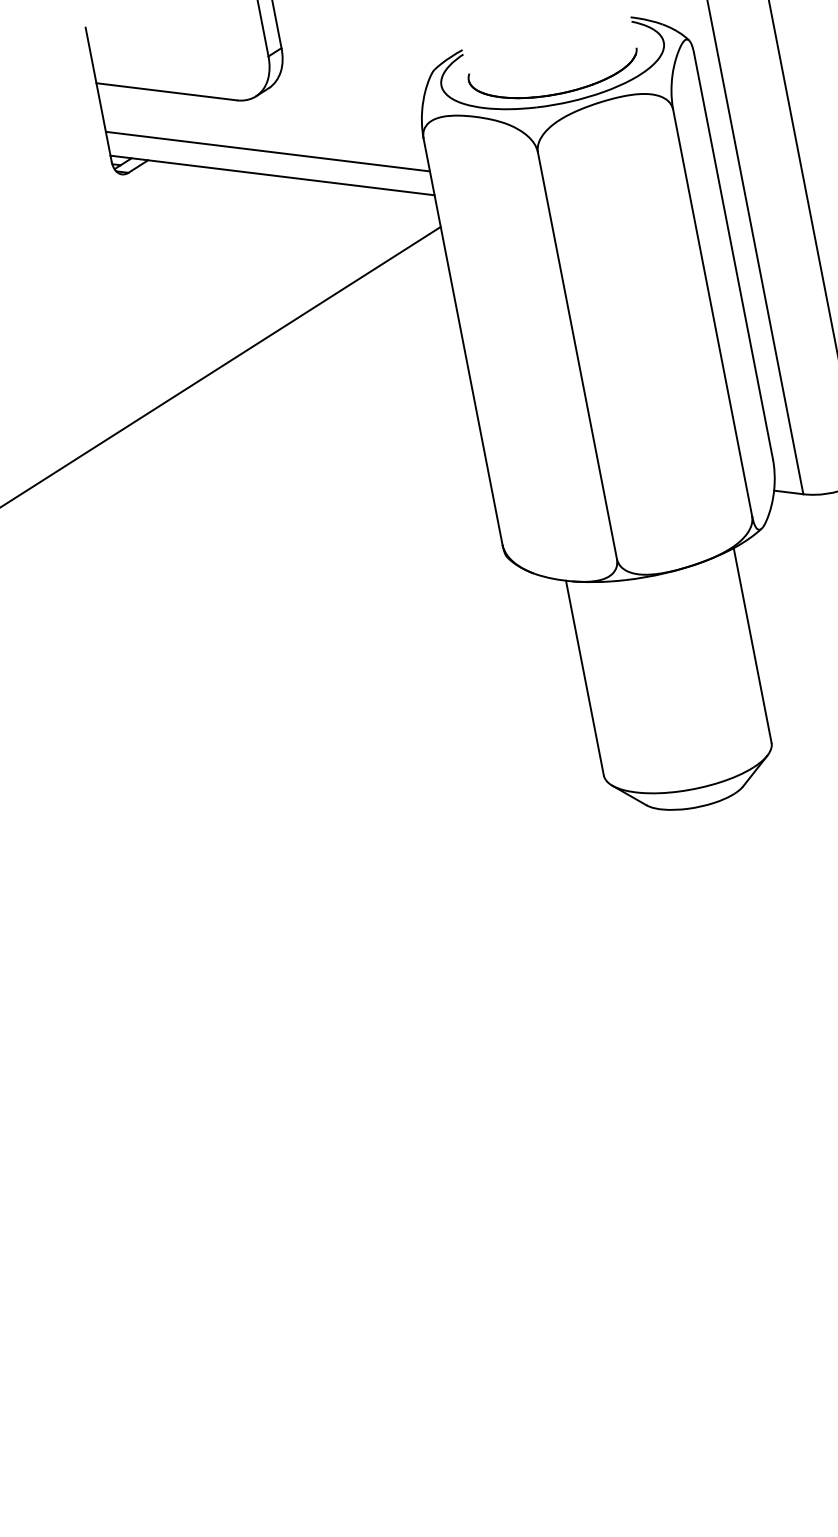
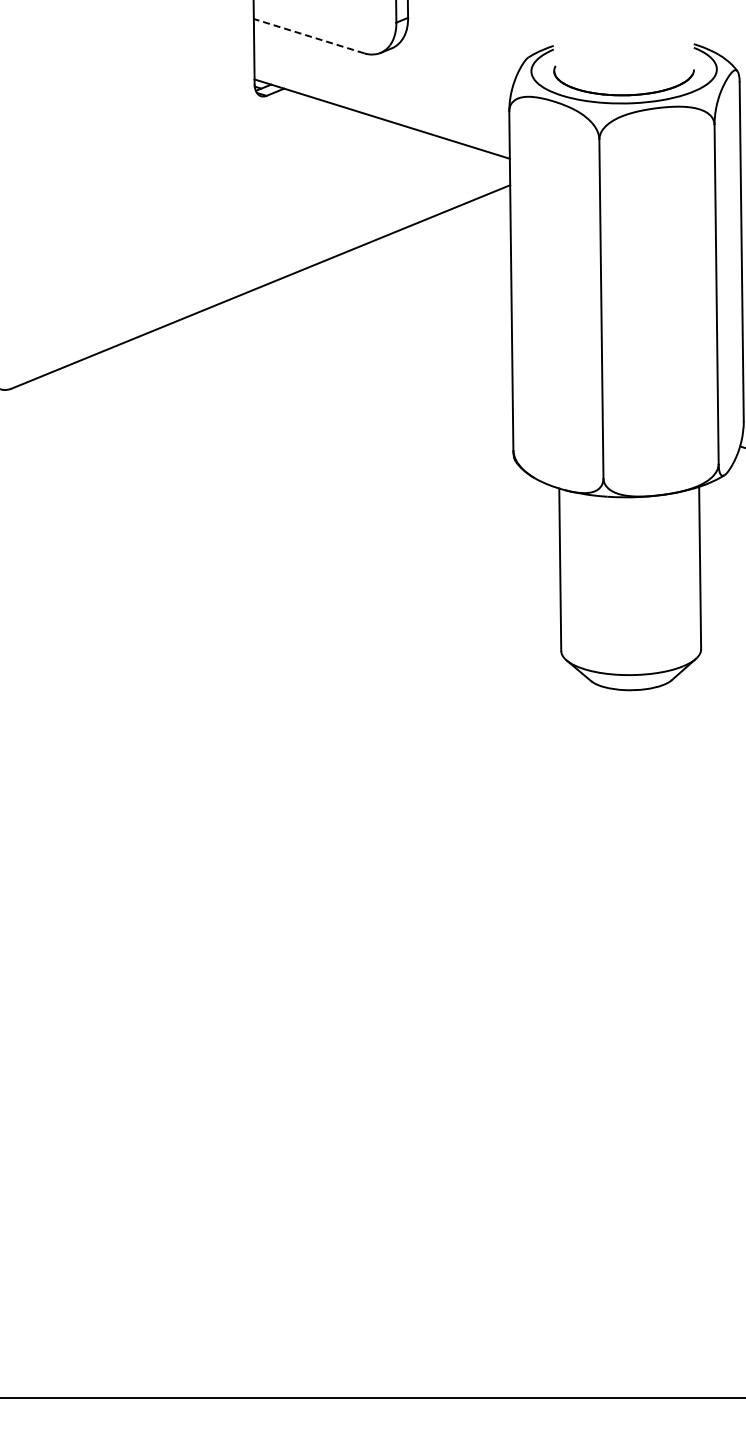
line: (167, 92) -> (309, 36), solid -> dashed
line: (267, 150) -> (381, 98), removed

